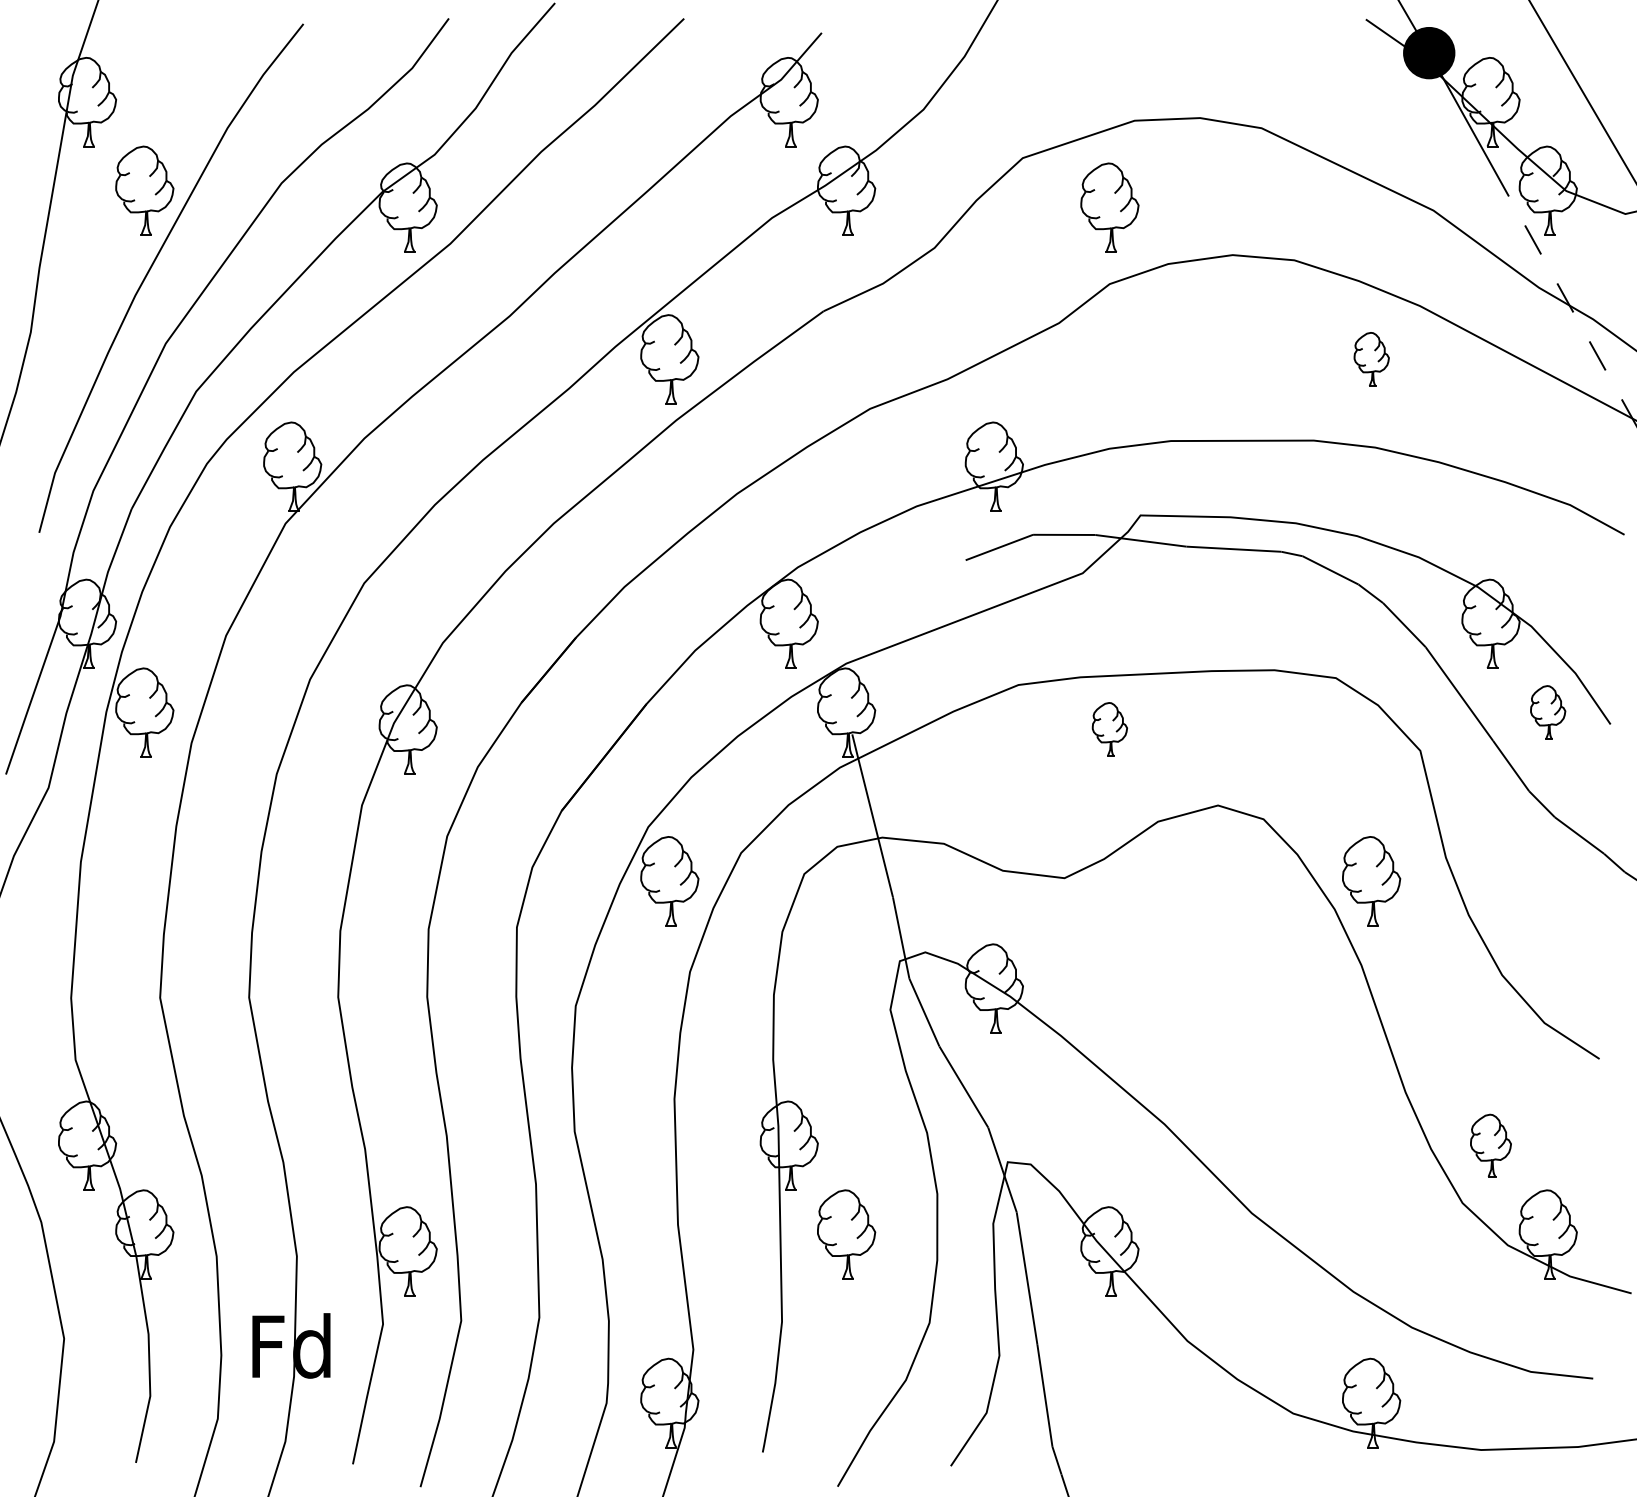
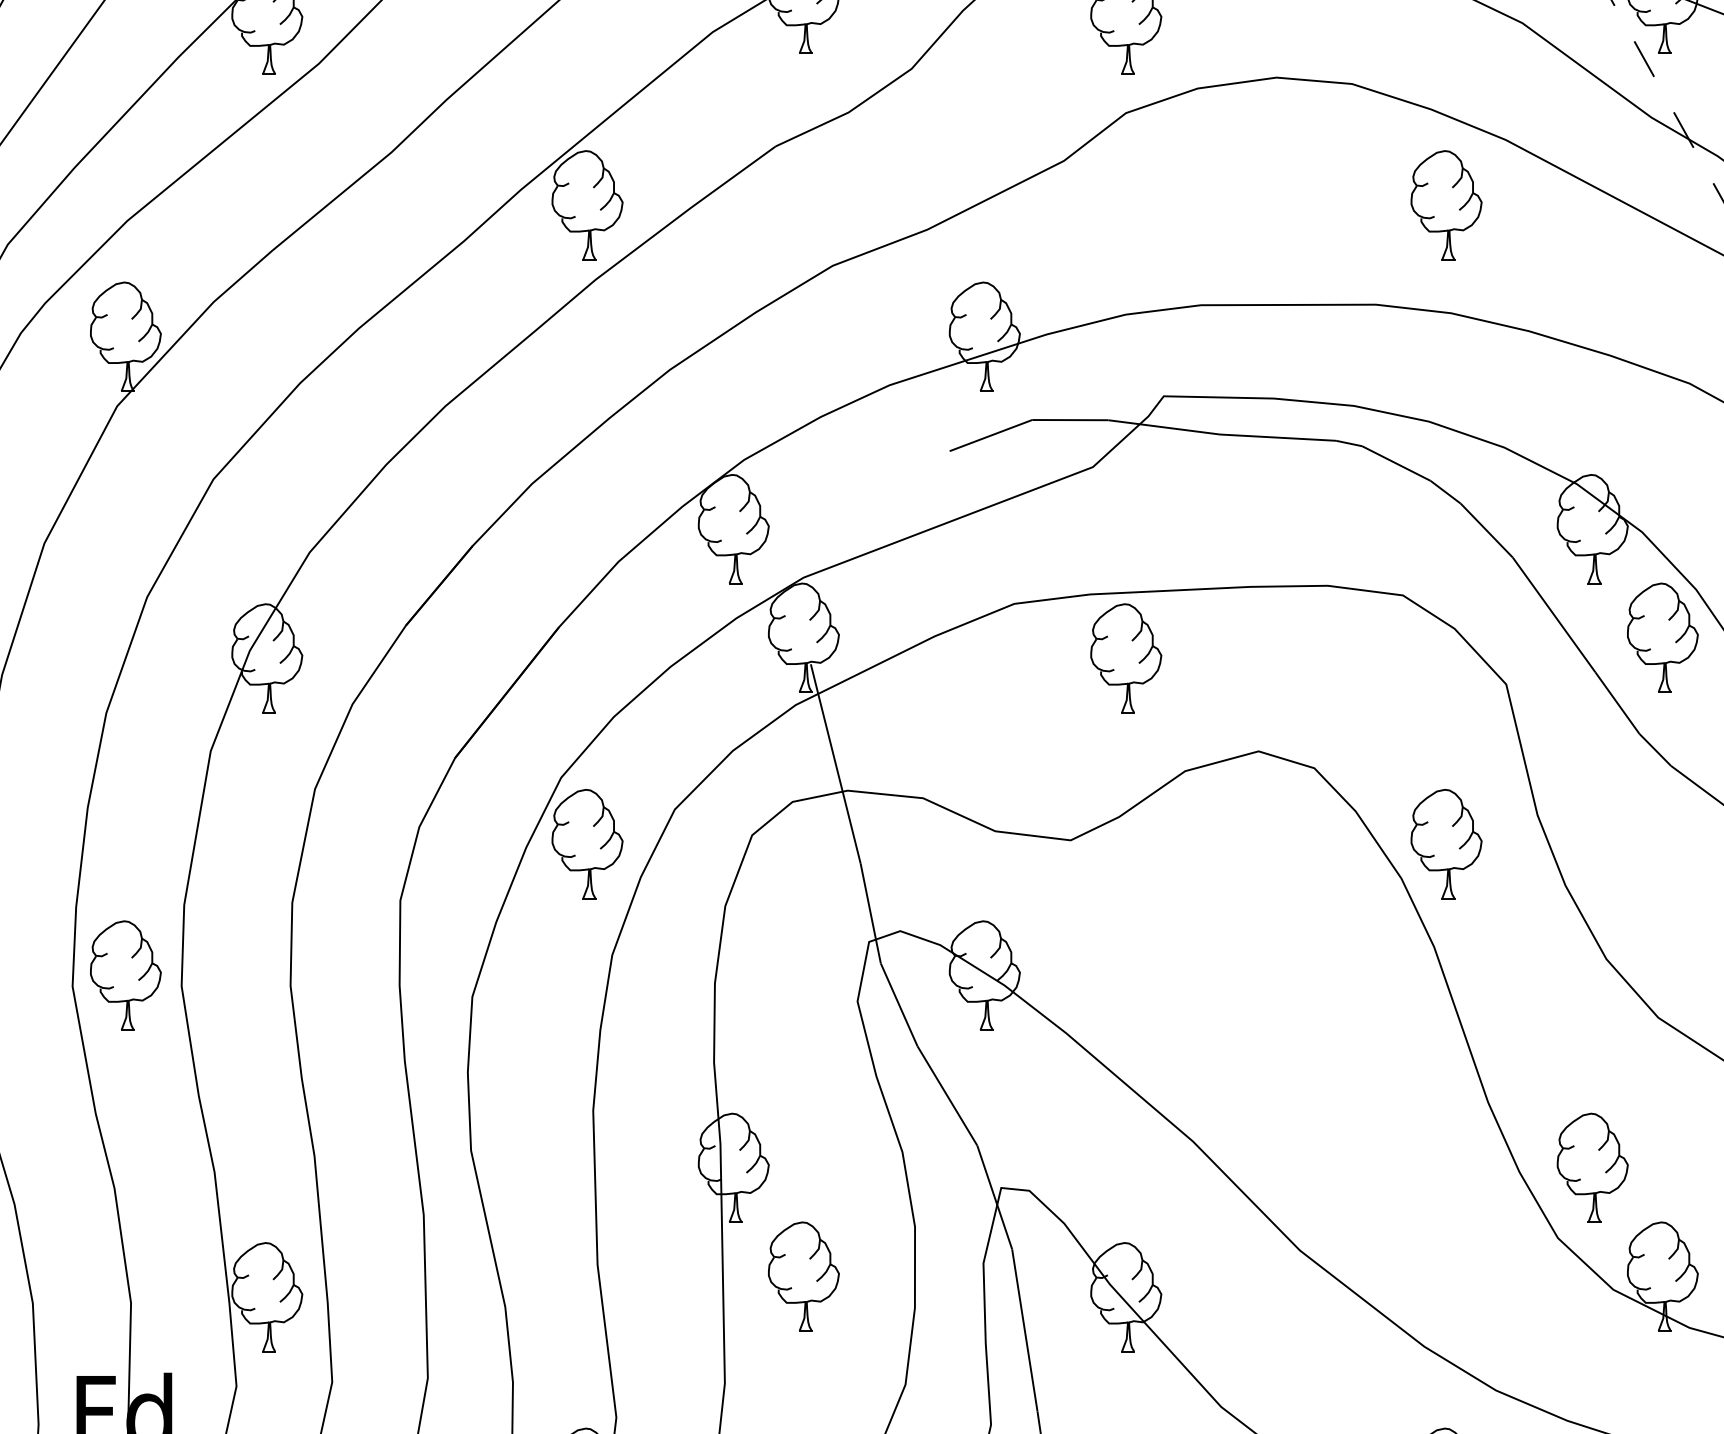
part: (1371, 359) -> (1446, 205), size x1.67
part: (1547, 712) -> (1661, 637), size x1.67
part: (1109, 729) -> (1125, 658), size x1.67
part: (292, 988) -> (125, 975), added
part: (1490, 1145) -> (1592, 1167), size x1.43

